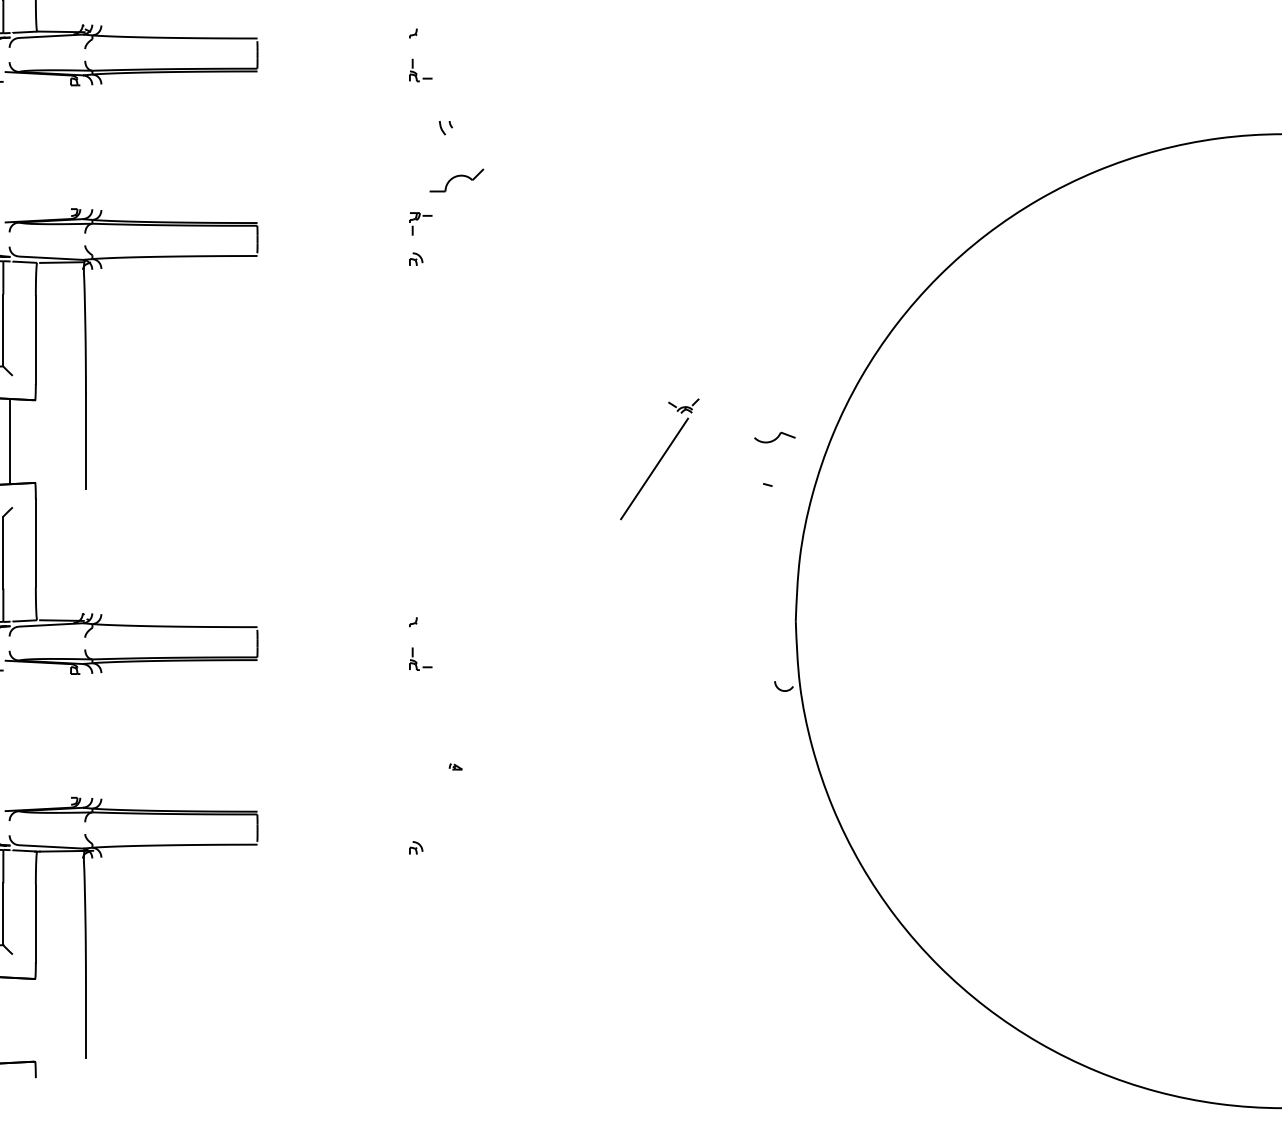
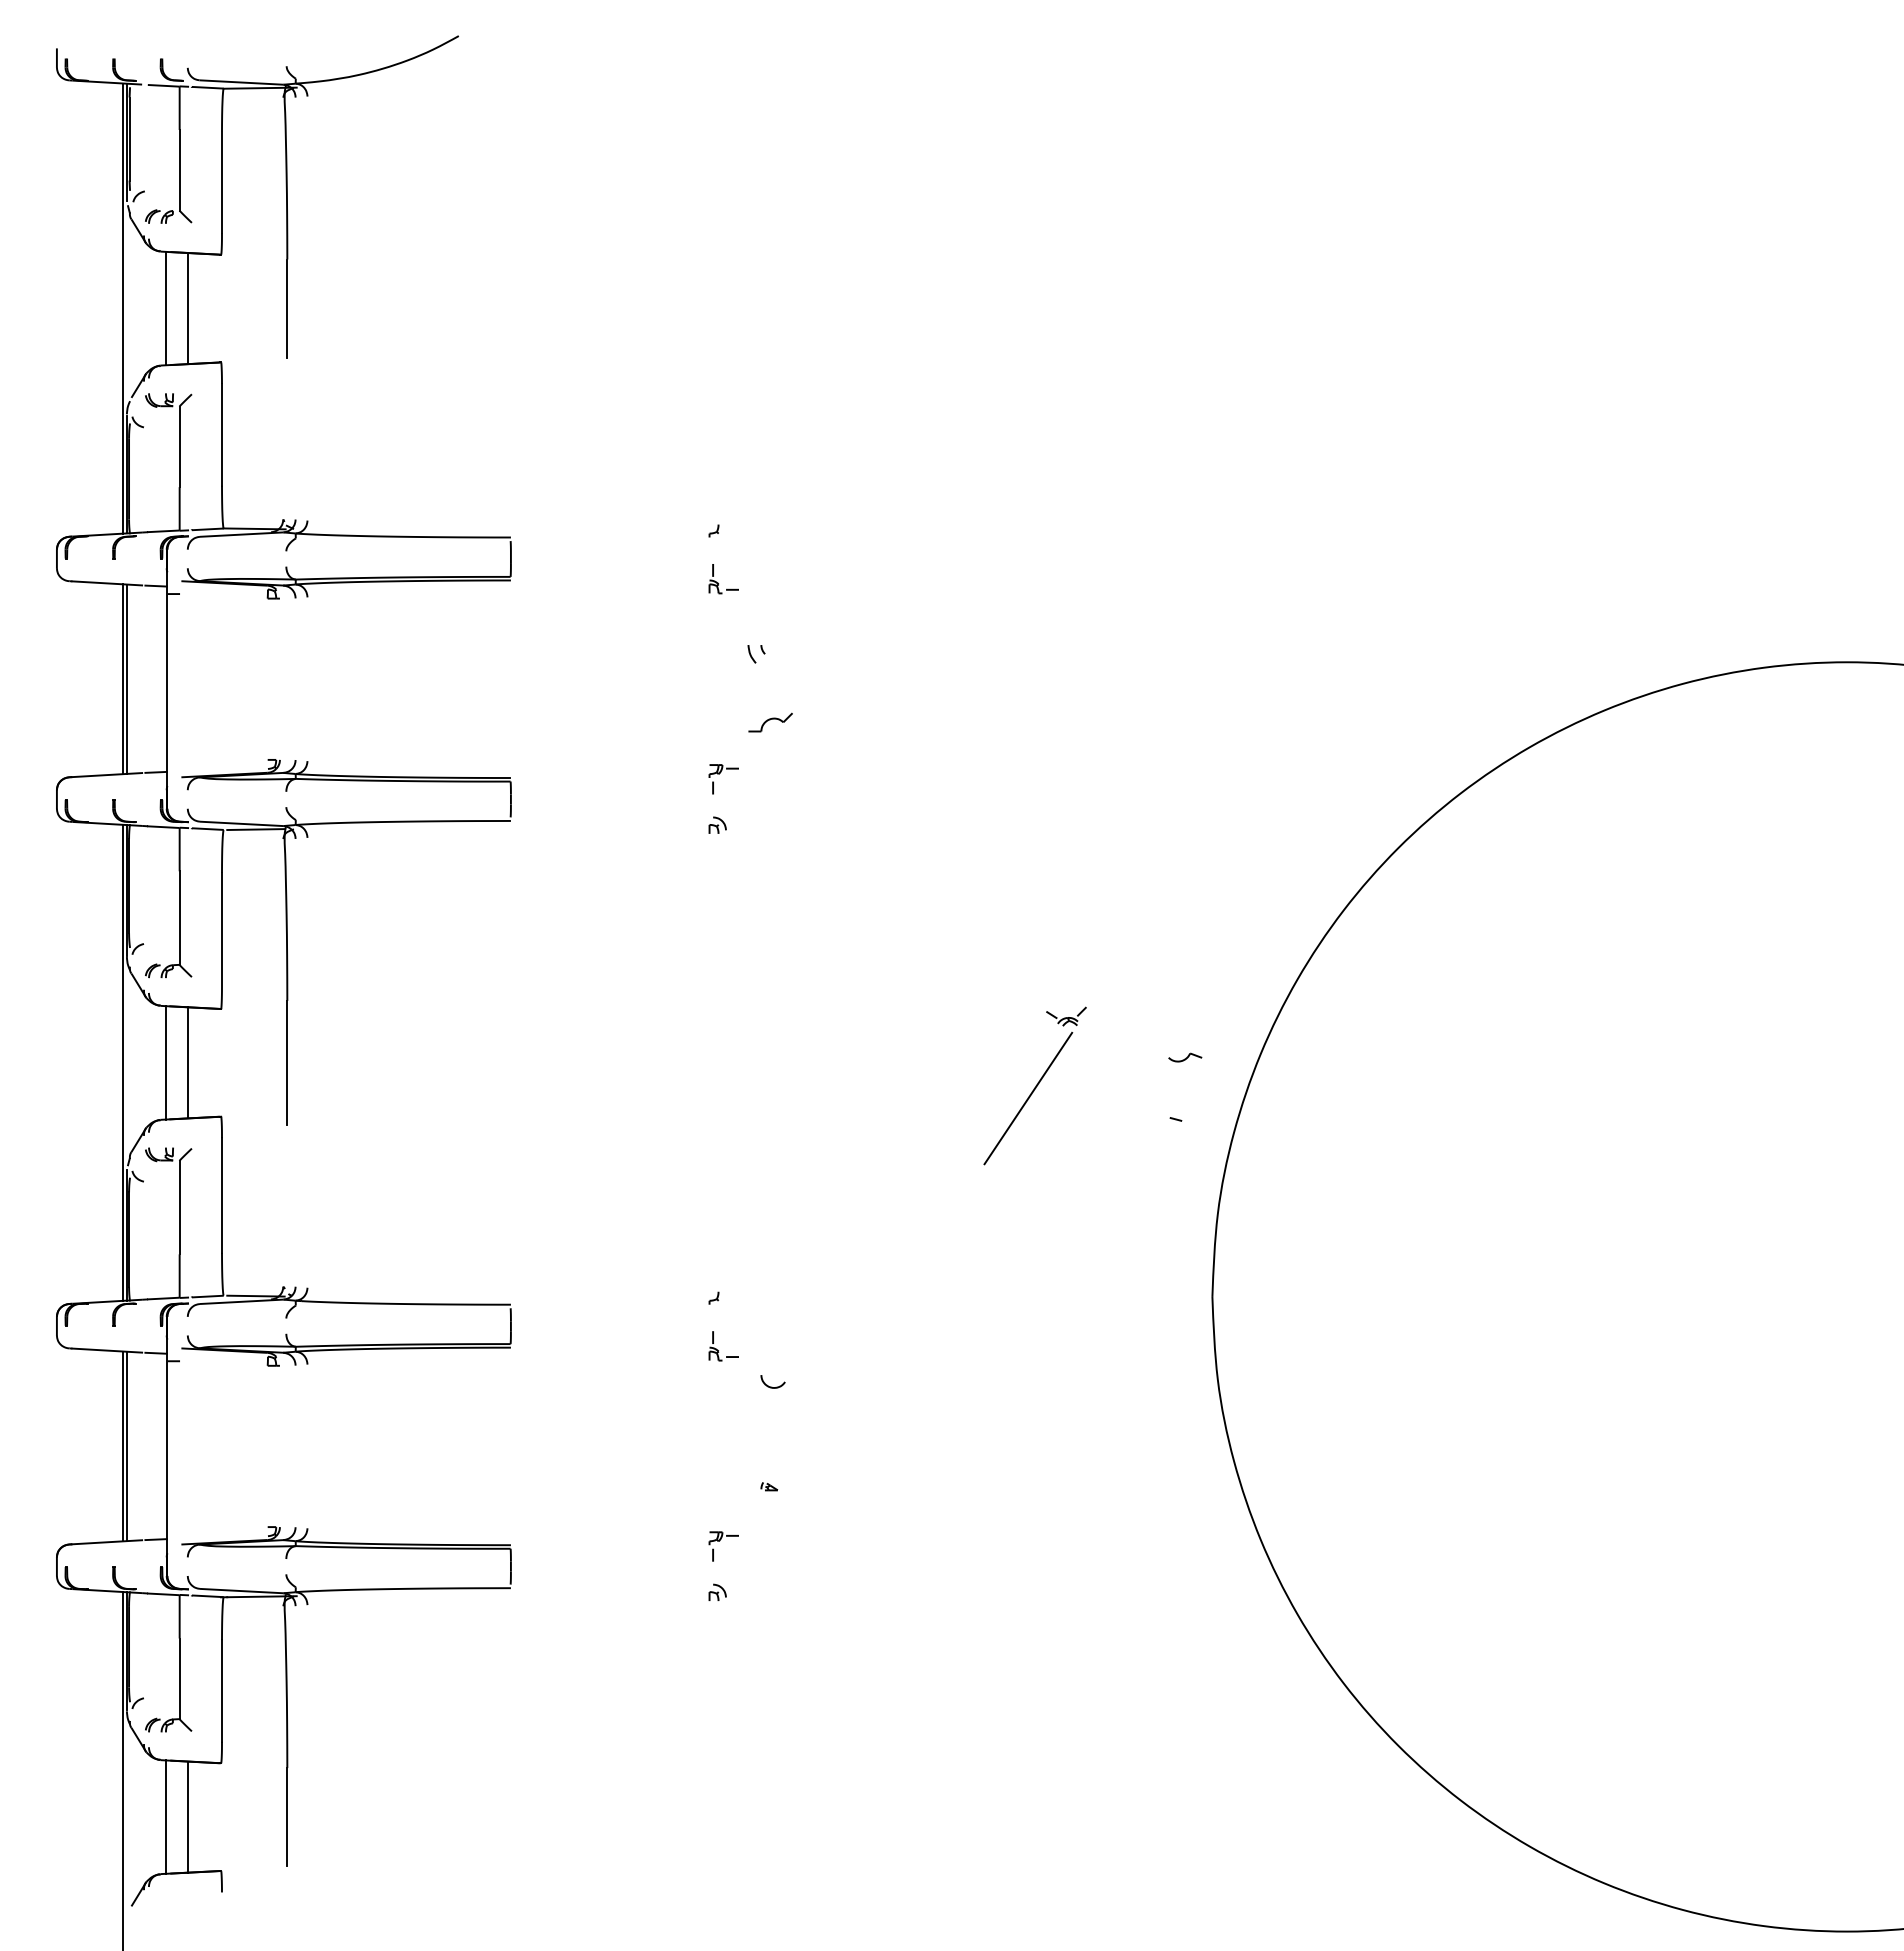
part: (456, 180) -> (770, 722), size x0.62
part: (775, 437) -> (1185, 1057), size x0.62
curve: (782, 689) -> (771, 1386), moved
part: (417, 808) -> (719, 1541), added
line: (9, 1019) -> (187, 1816), added

